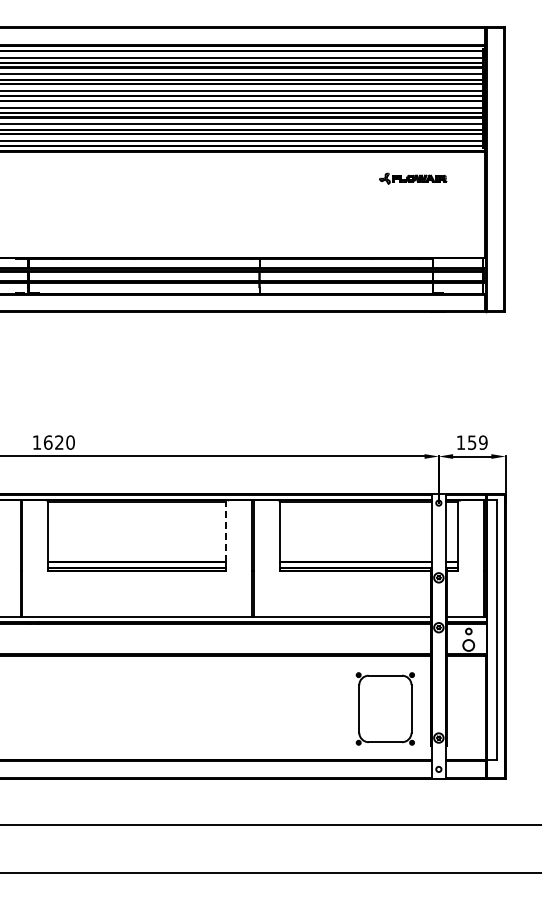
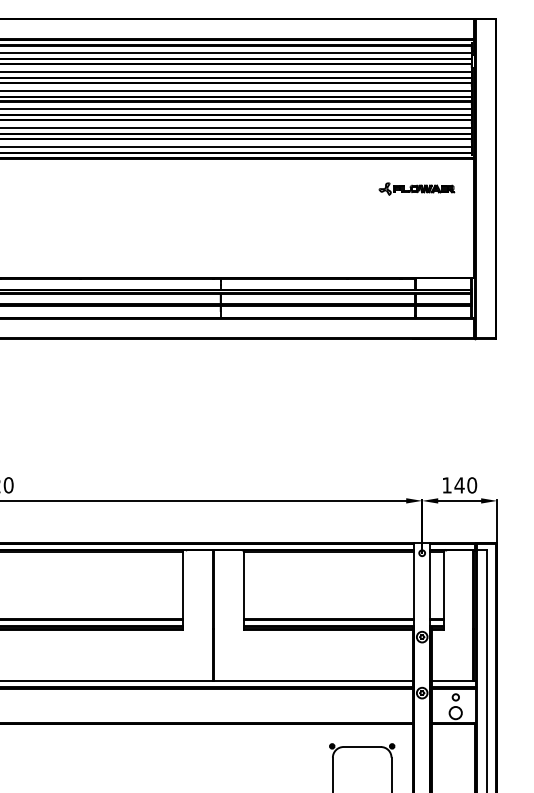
part: (413, 178) -> (417, 188), moved
text: (477, 442) -> (465, 485), 159 -> 140
line: (226, 531) -> (183, 585), dashed -> solid

